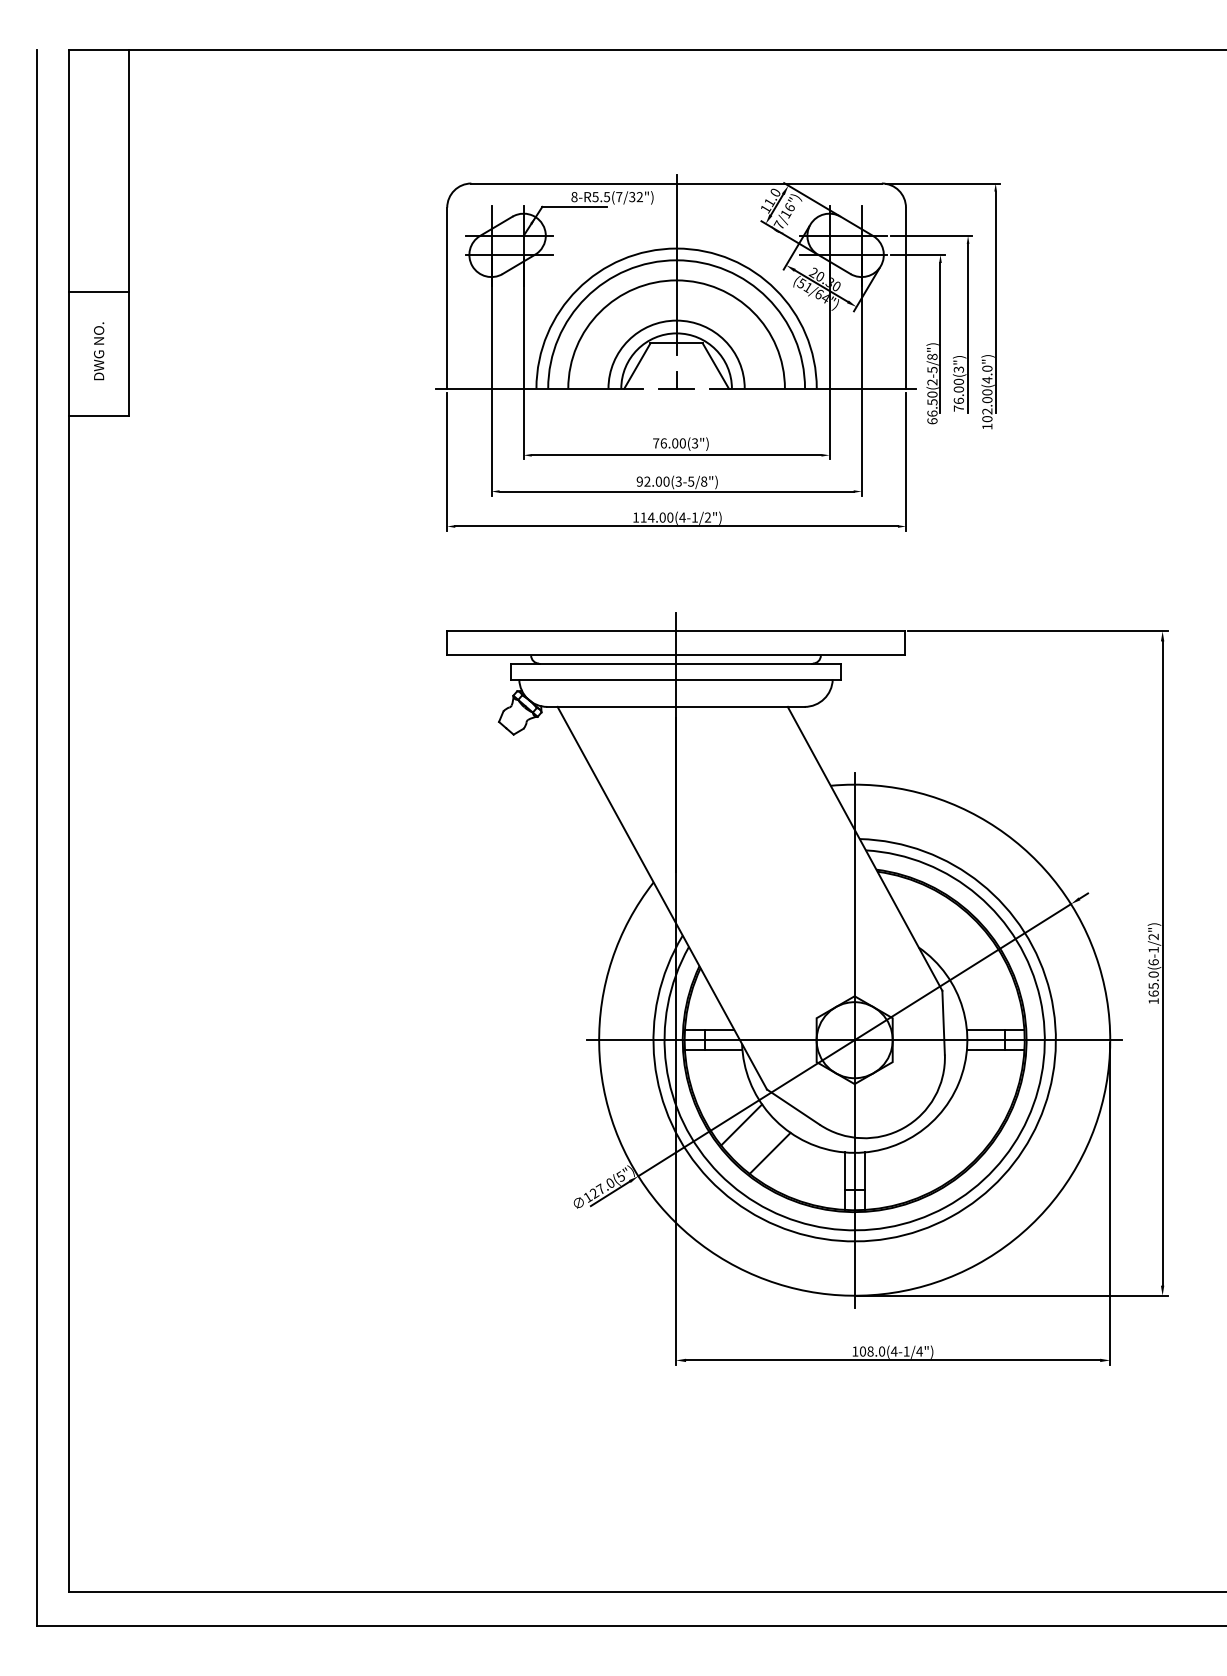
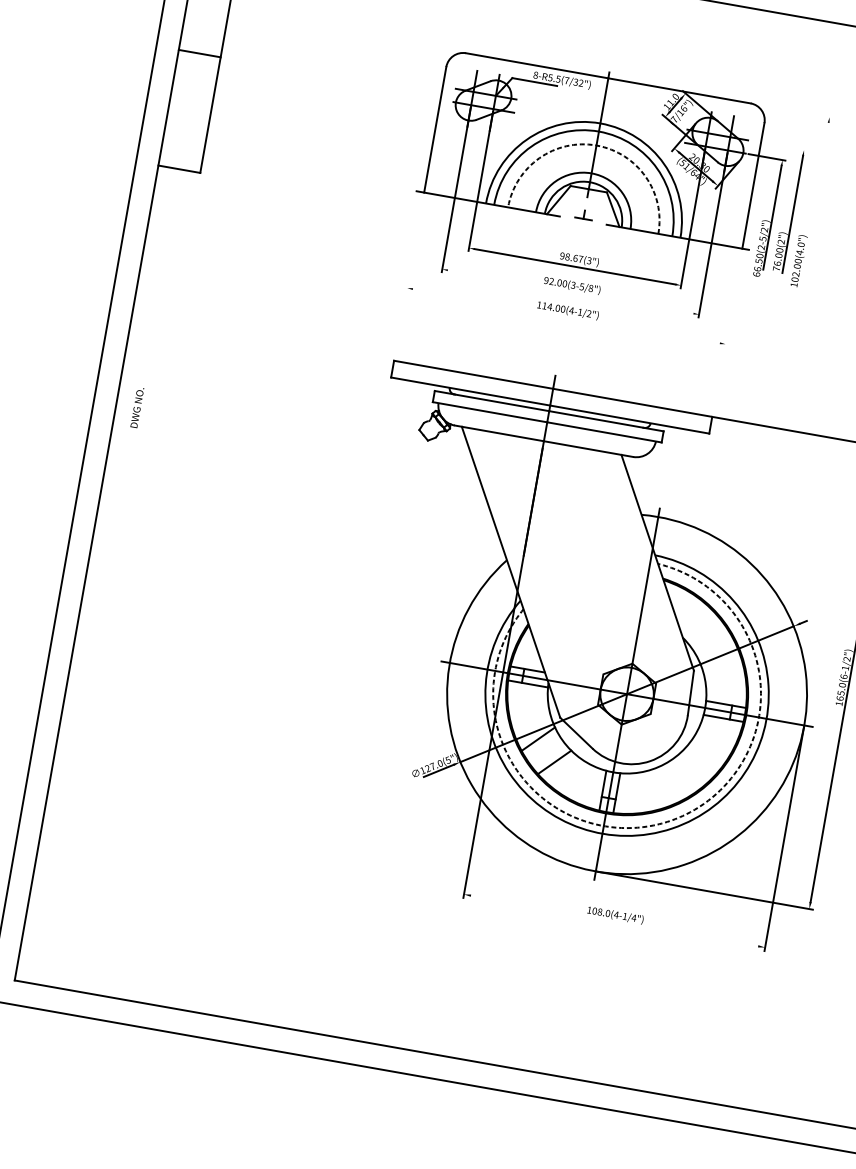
line: (942, 183) -> (792, 110), removed
line: (931, 235) -> (778, 145), removed
arc: (676, 280) -> (596, 145), solid -> dashed
line: (98, 291) -> (199, 53), moved
line: (995, 301) -> (815, 199), removed
text: (99, 351) -> (137, 407), moved
text: (932, 356) -> (764, 229), 66.50(2-5/8") -> 66.50(2-5/2")
text: (959, 369) -> (781, 241), 76.00(3") -> 76.00(2")
part: (676, 380) -> (584, 214), size x0.7
text: (669, 443) -> (571, 257), 76.00(3") -> 98.67(3")
line: (447, 461) -> (415, 243), removed
line: (905, 461) -> (733, 299), removed
line: (676, 491) -> (570, 291), removed
line: (676, 526) -> (566, 316), removed
arc: (945, 1207) -> (669, 821), solid -> dashed
line: (893, 1360) -> (614, 921), removed

